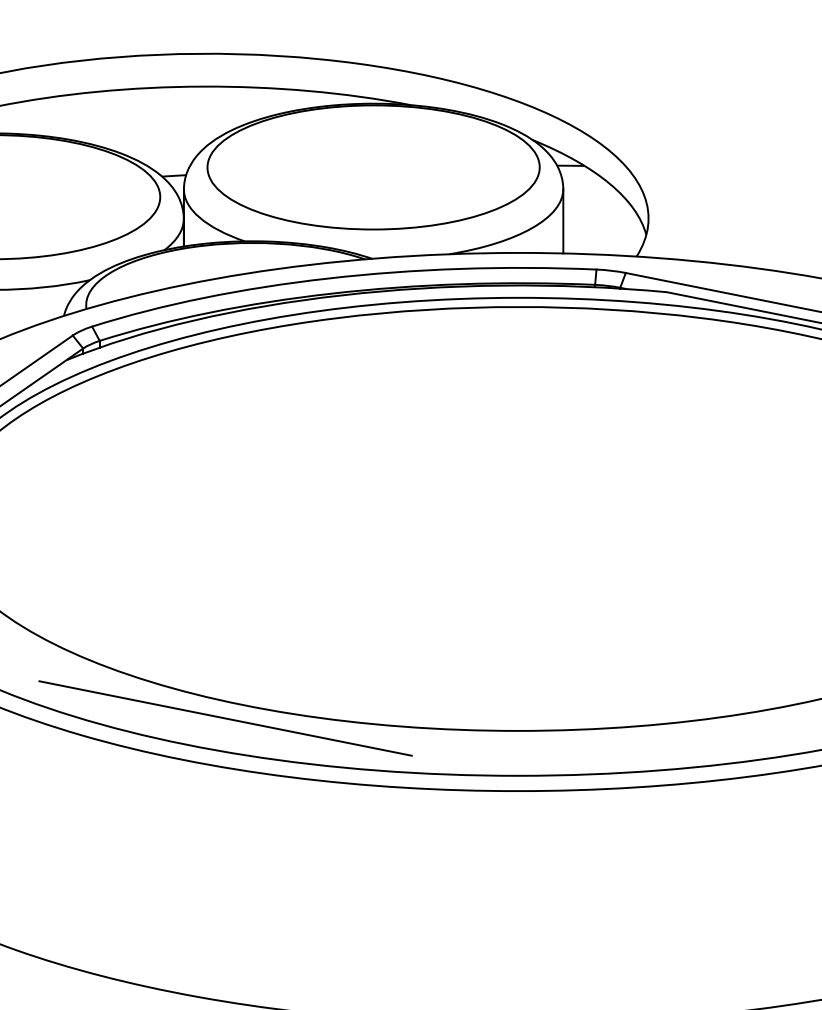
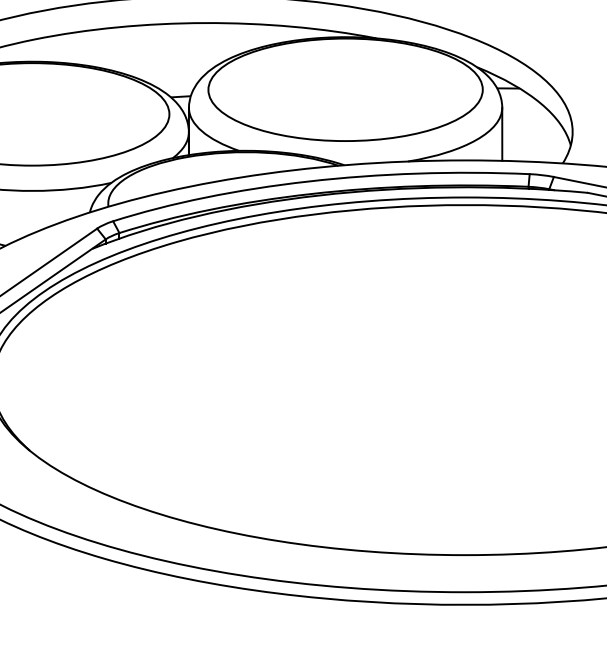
line: (225, 718) -> (223, 544), removed

